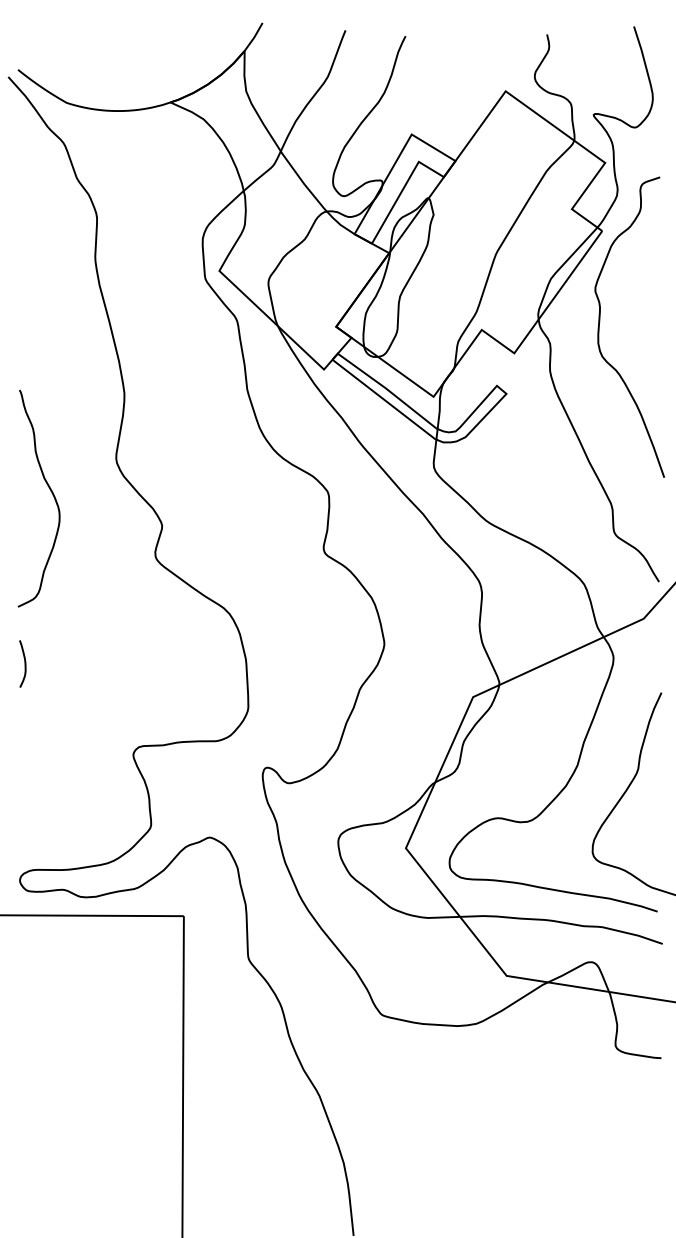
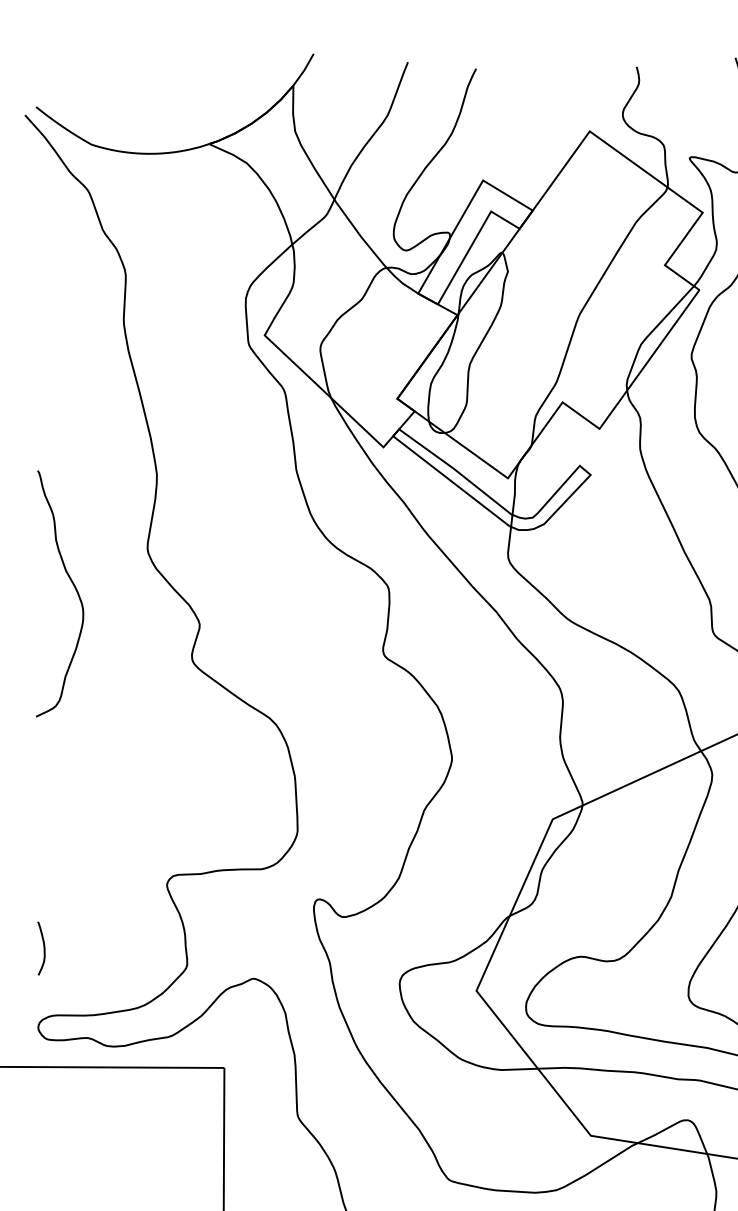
curve: (24, 663) -> (43, 947), moved

